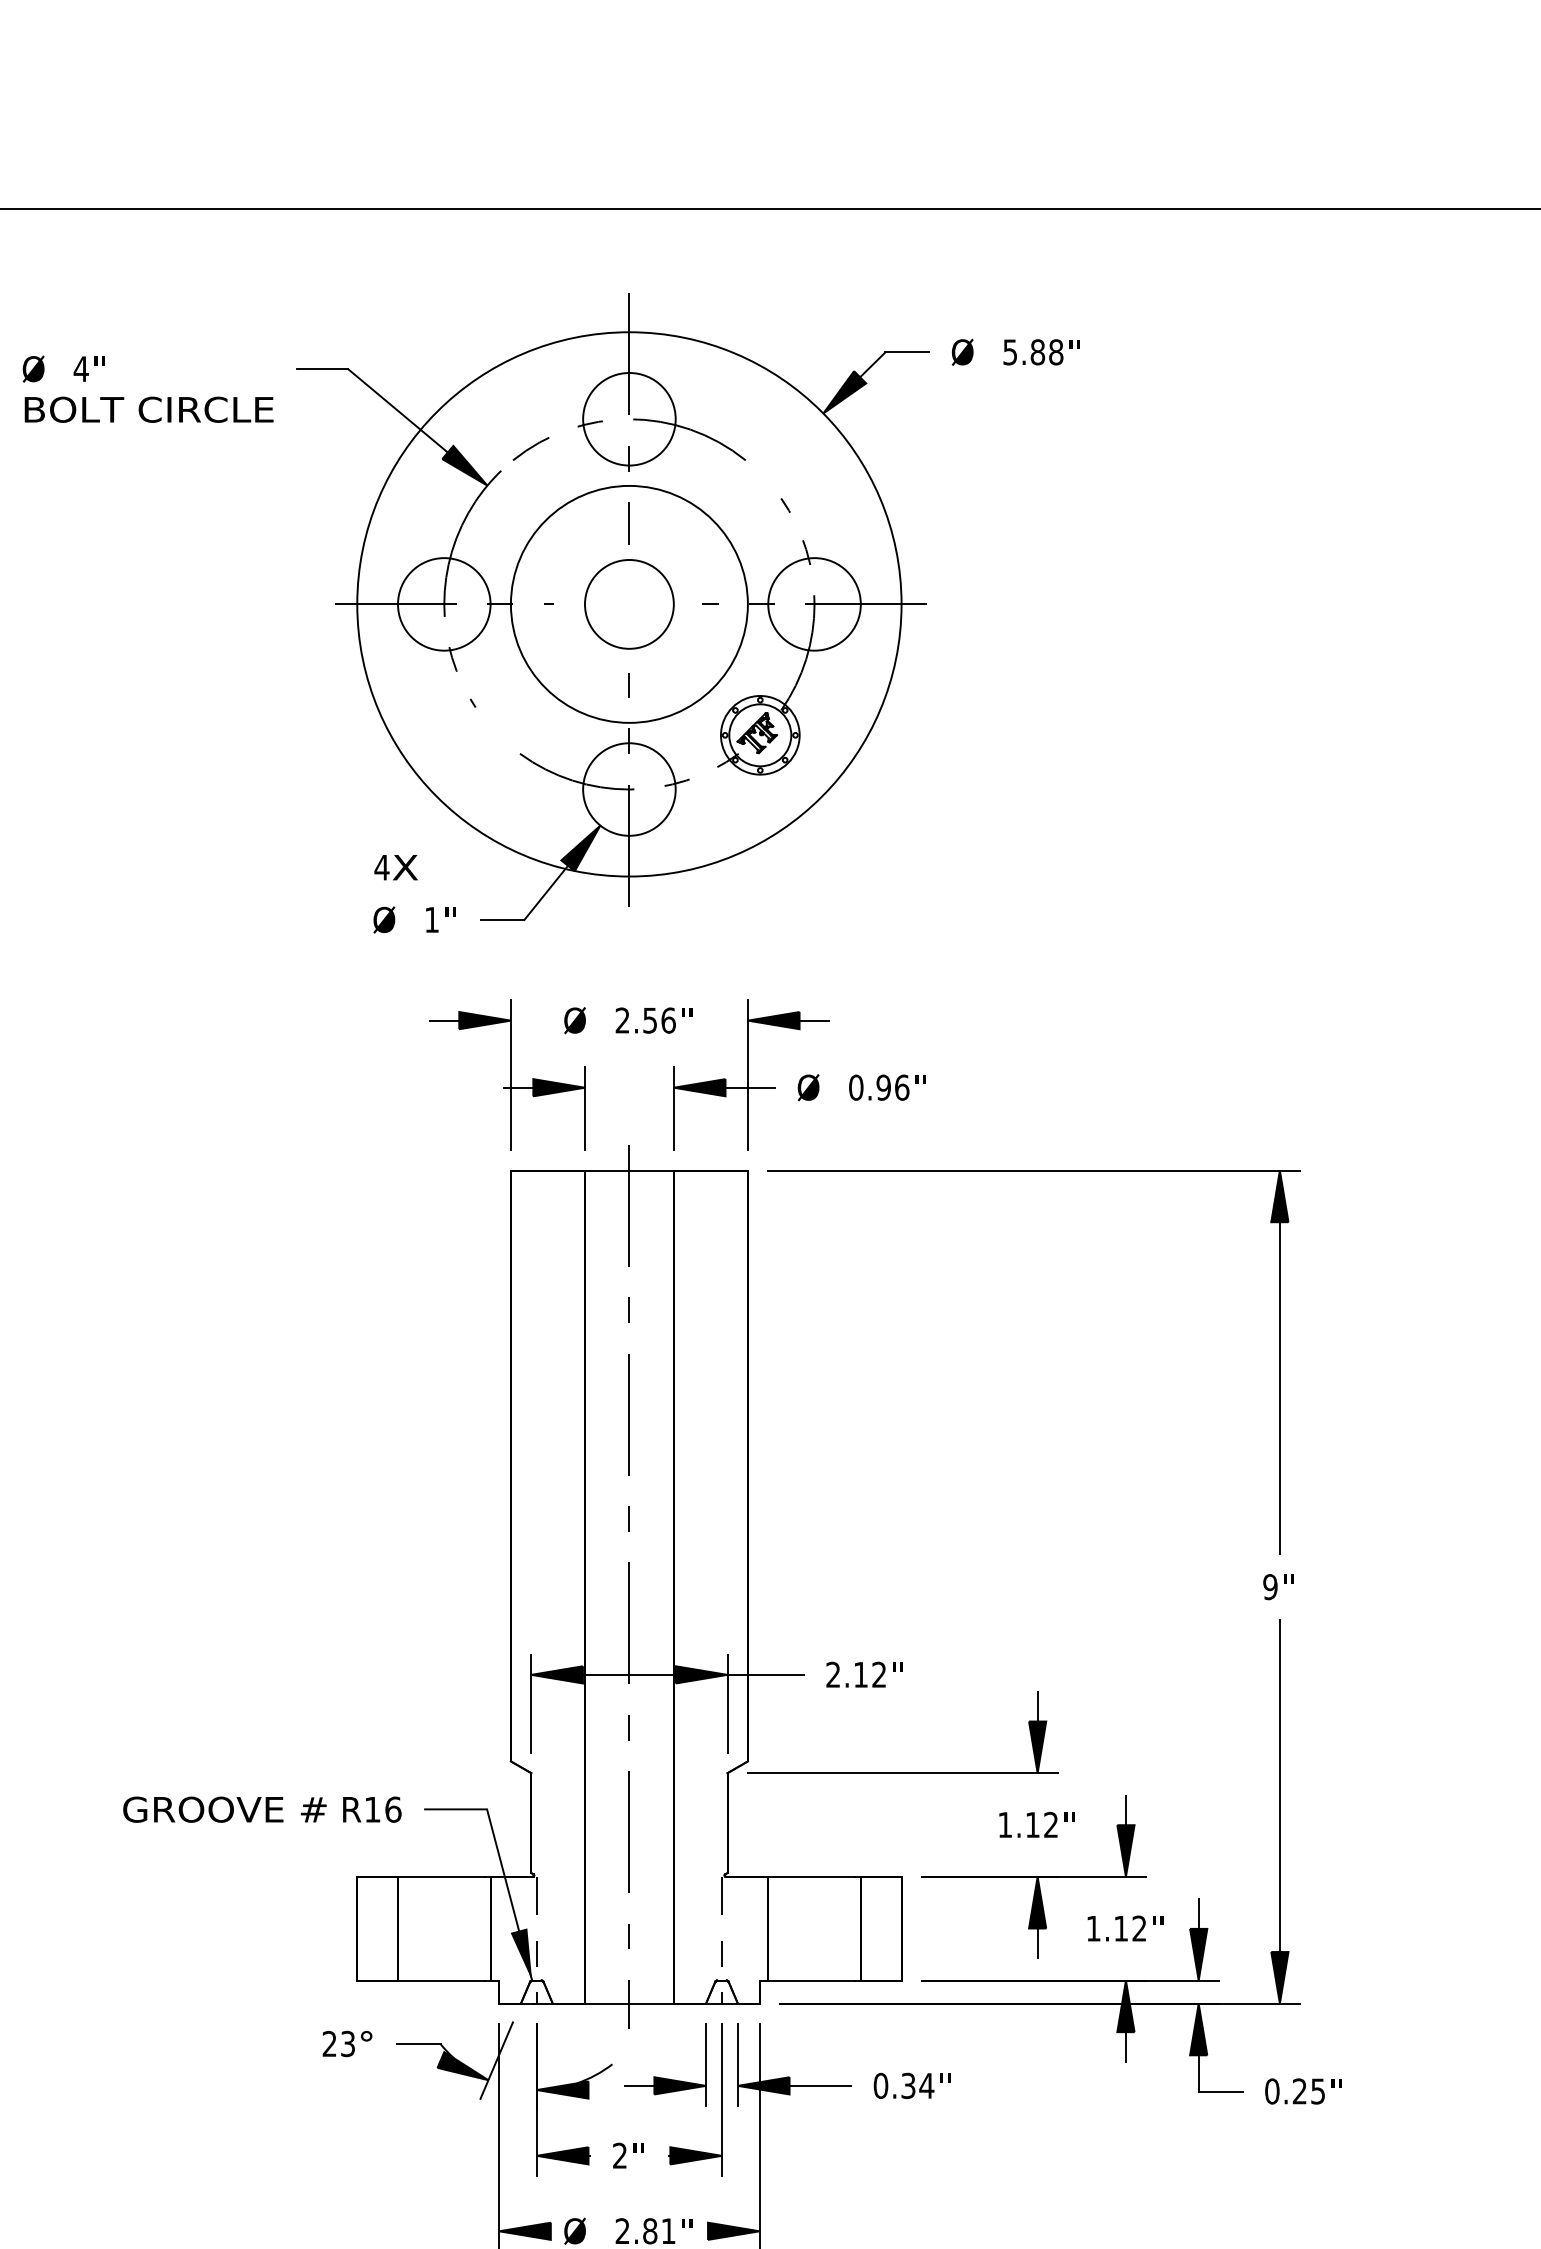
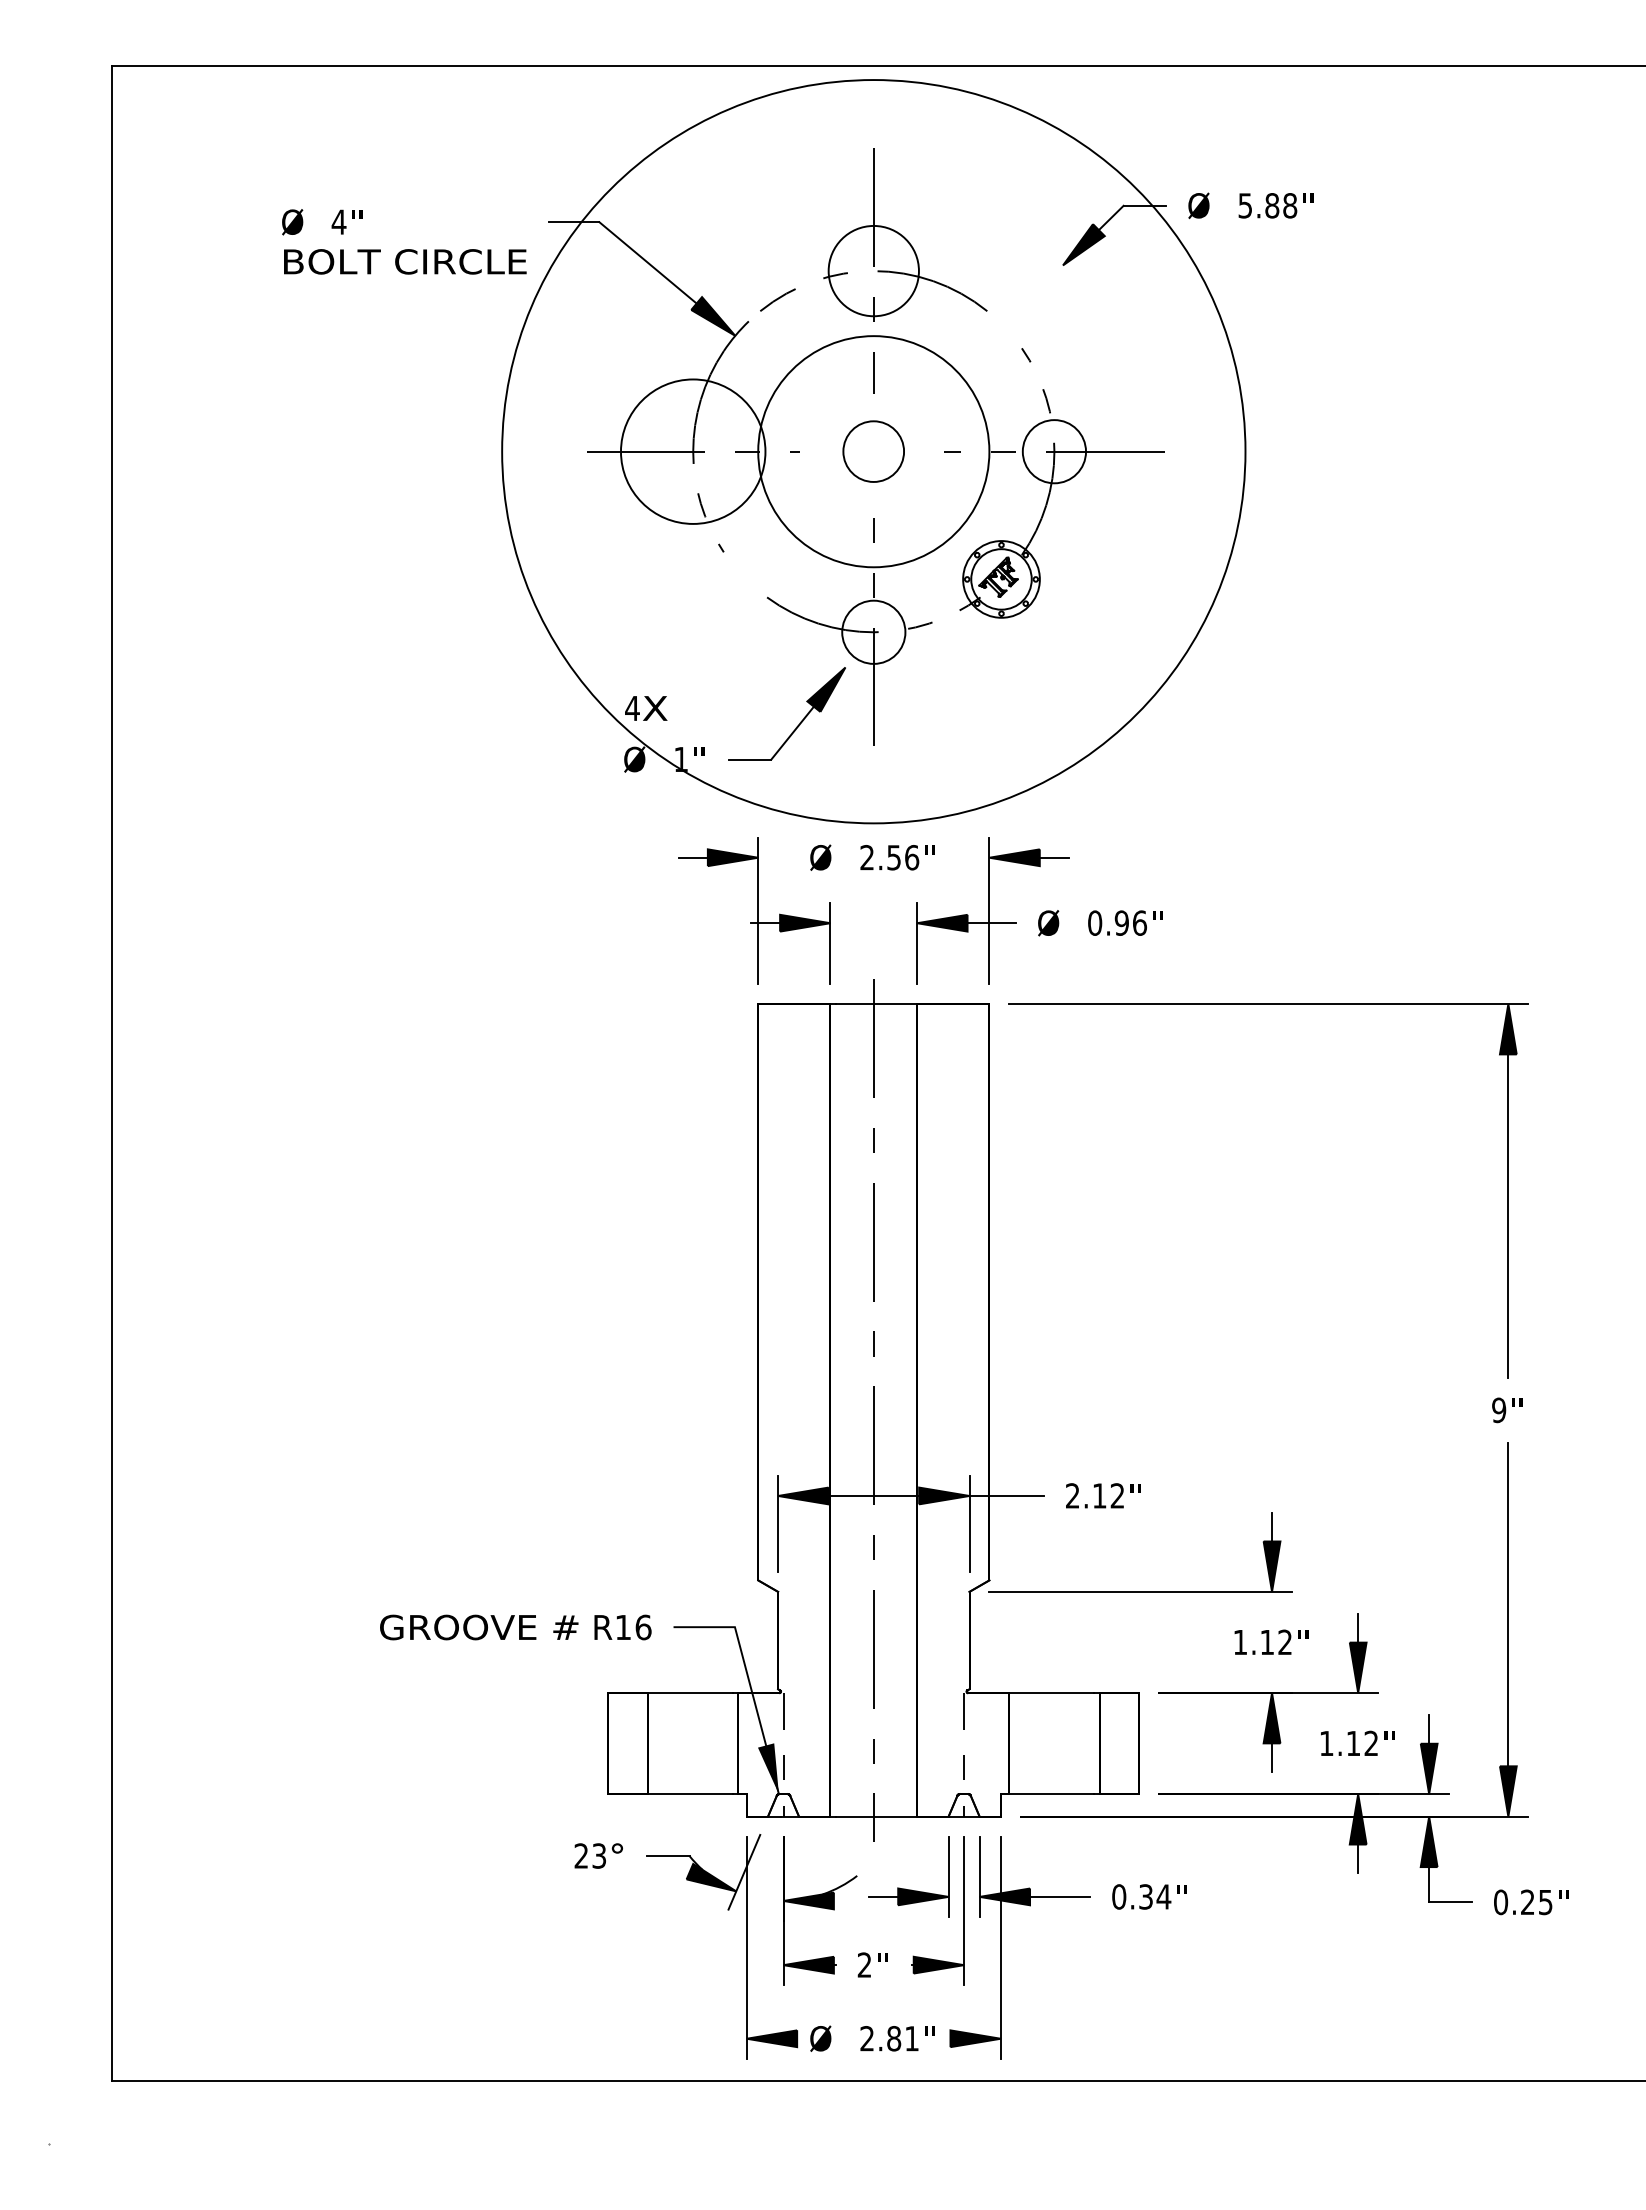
circle: (444, 604) -> (693, 451), size x1.6
circle: (629, 604) -> (873, 451), size x0.7
circle: (629, 604) -> (873, 451), size x1.4
circle: (814, 604) -> (1054, 451), size x0.7
circle: (629, 789) -> (873, 632), size x0.7

